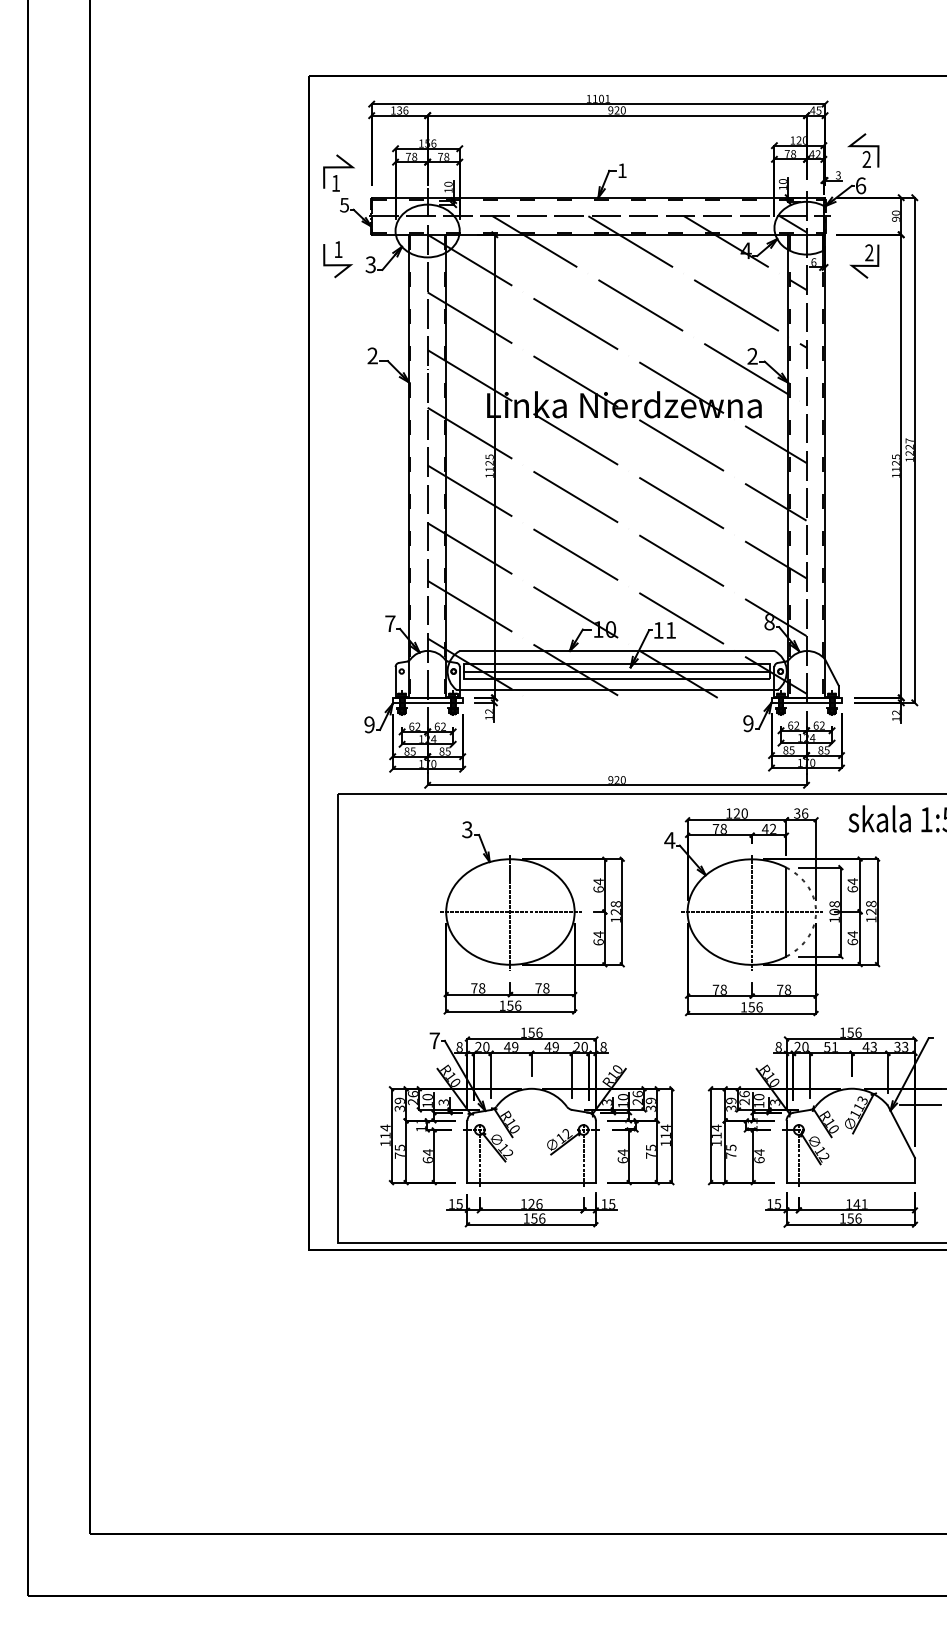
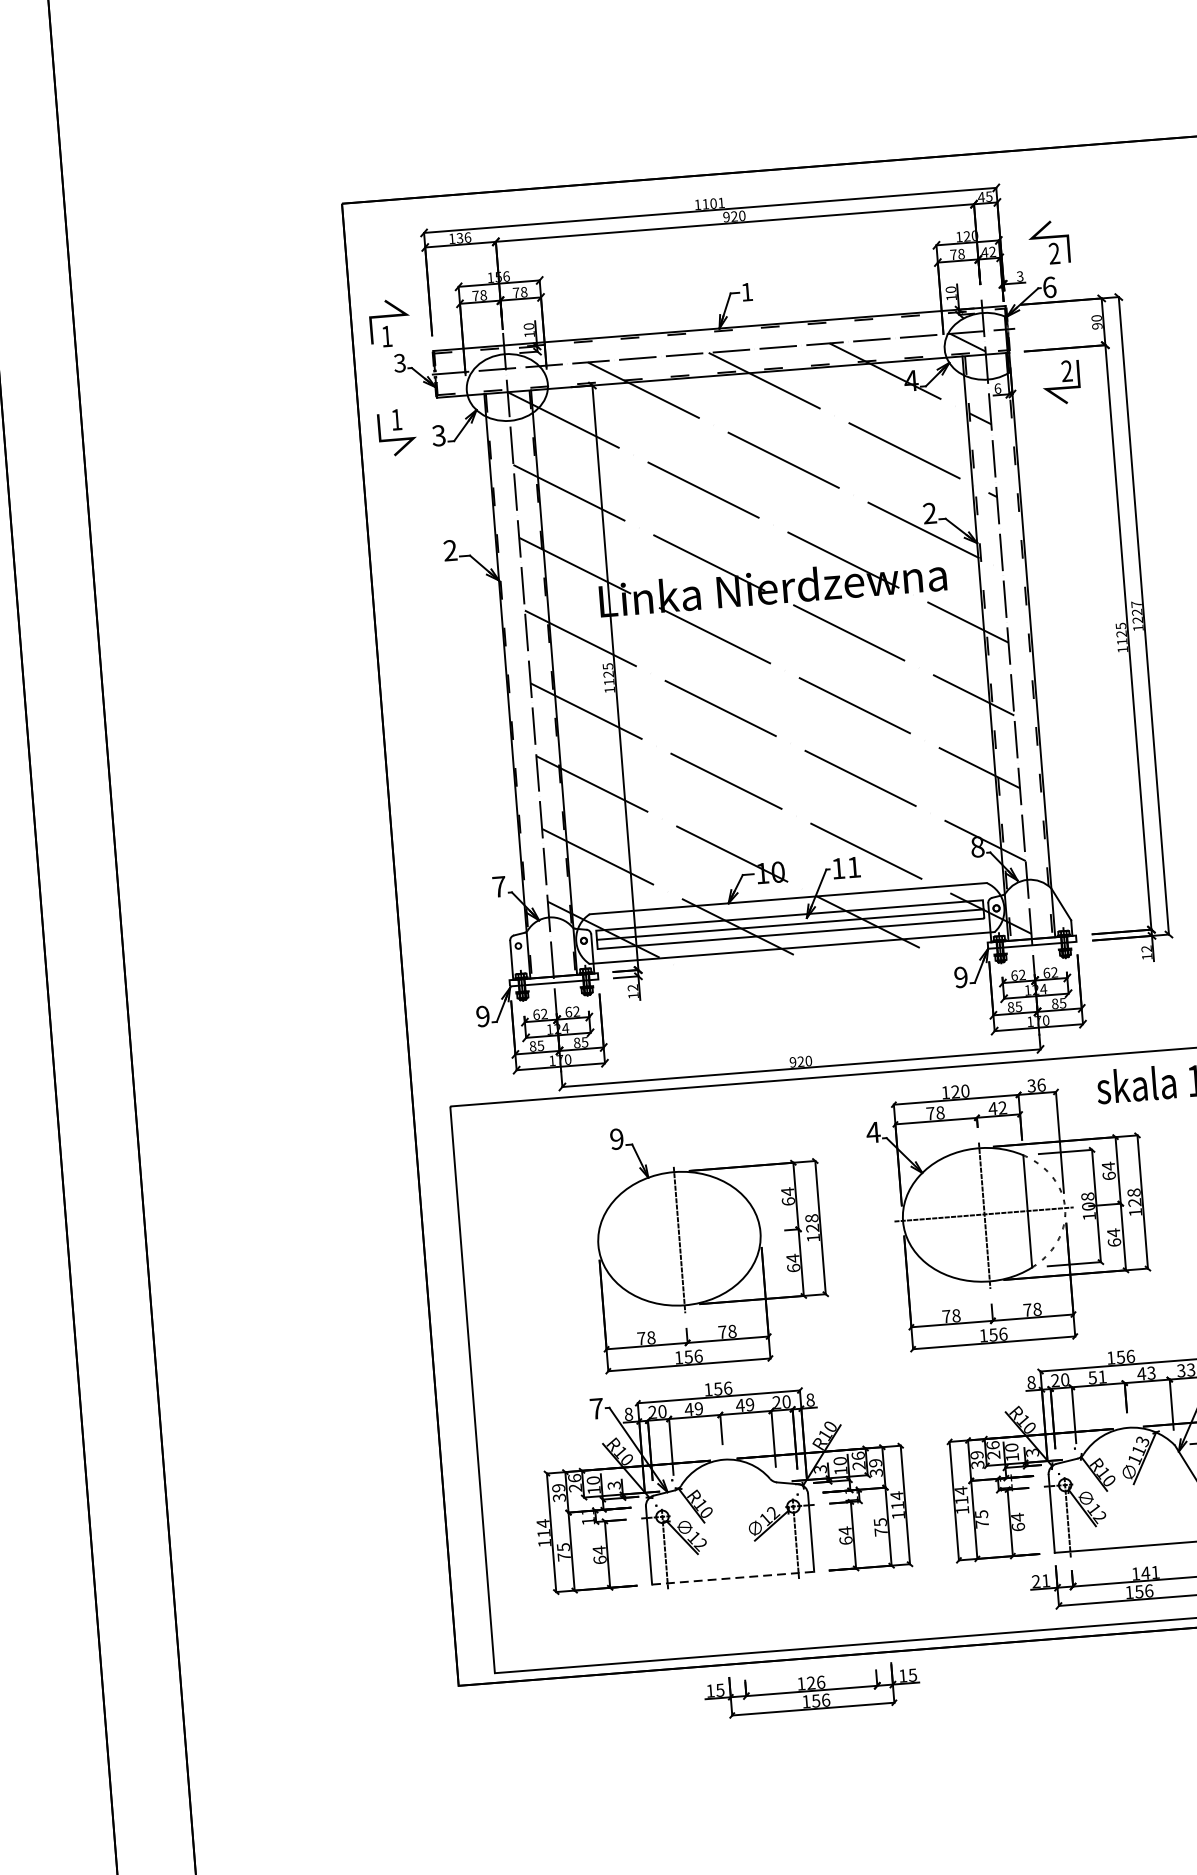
text: (344, 204) -> (399, 362), 5 -> 3
text: (467, 829) -> (617, 1138), 3 -> 9
line: (510, 912) -> (679, 1239), removed
line: (532, 1182) -> (734, 1577), solid -> dashed
text: (773, 1203) -> (1040, 1580), 15 -> 21
part: (531, 1209) -> (811, 1689), moved

